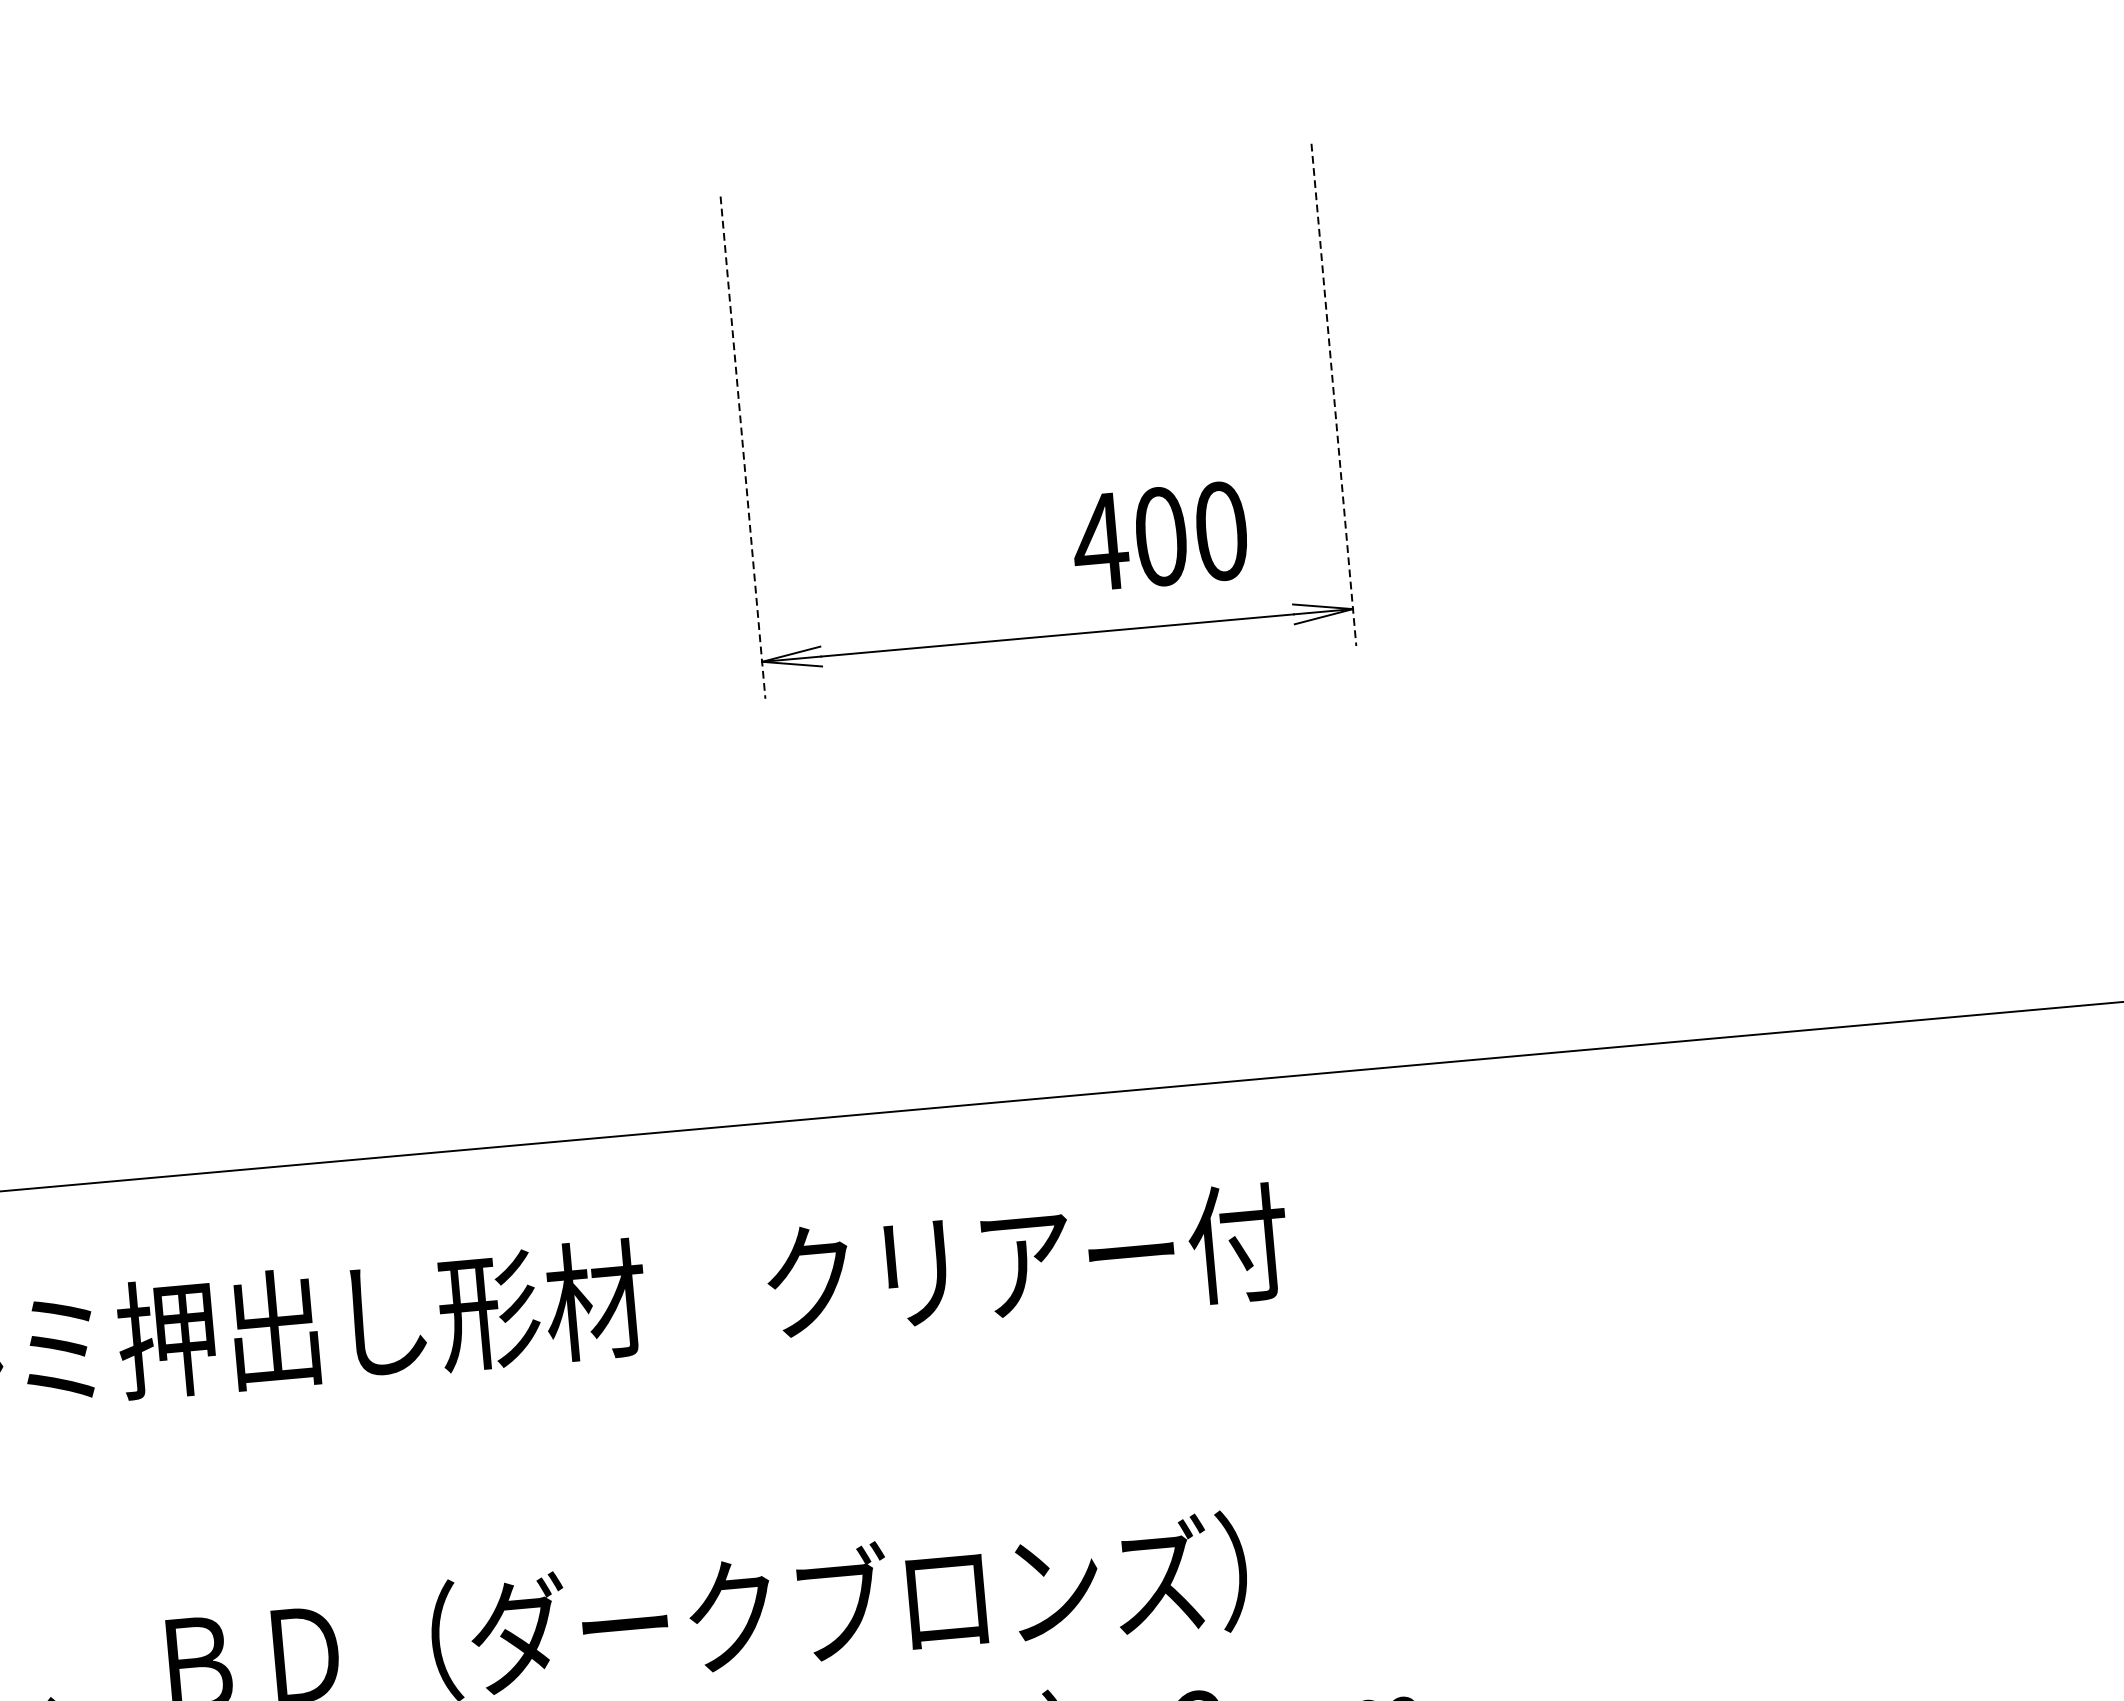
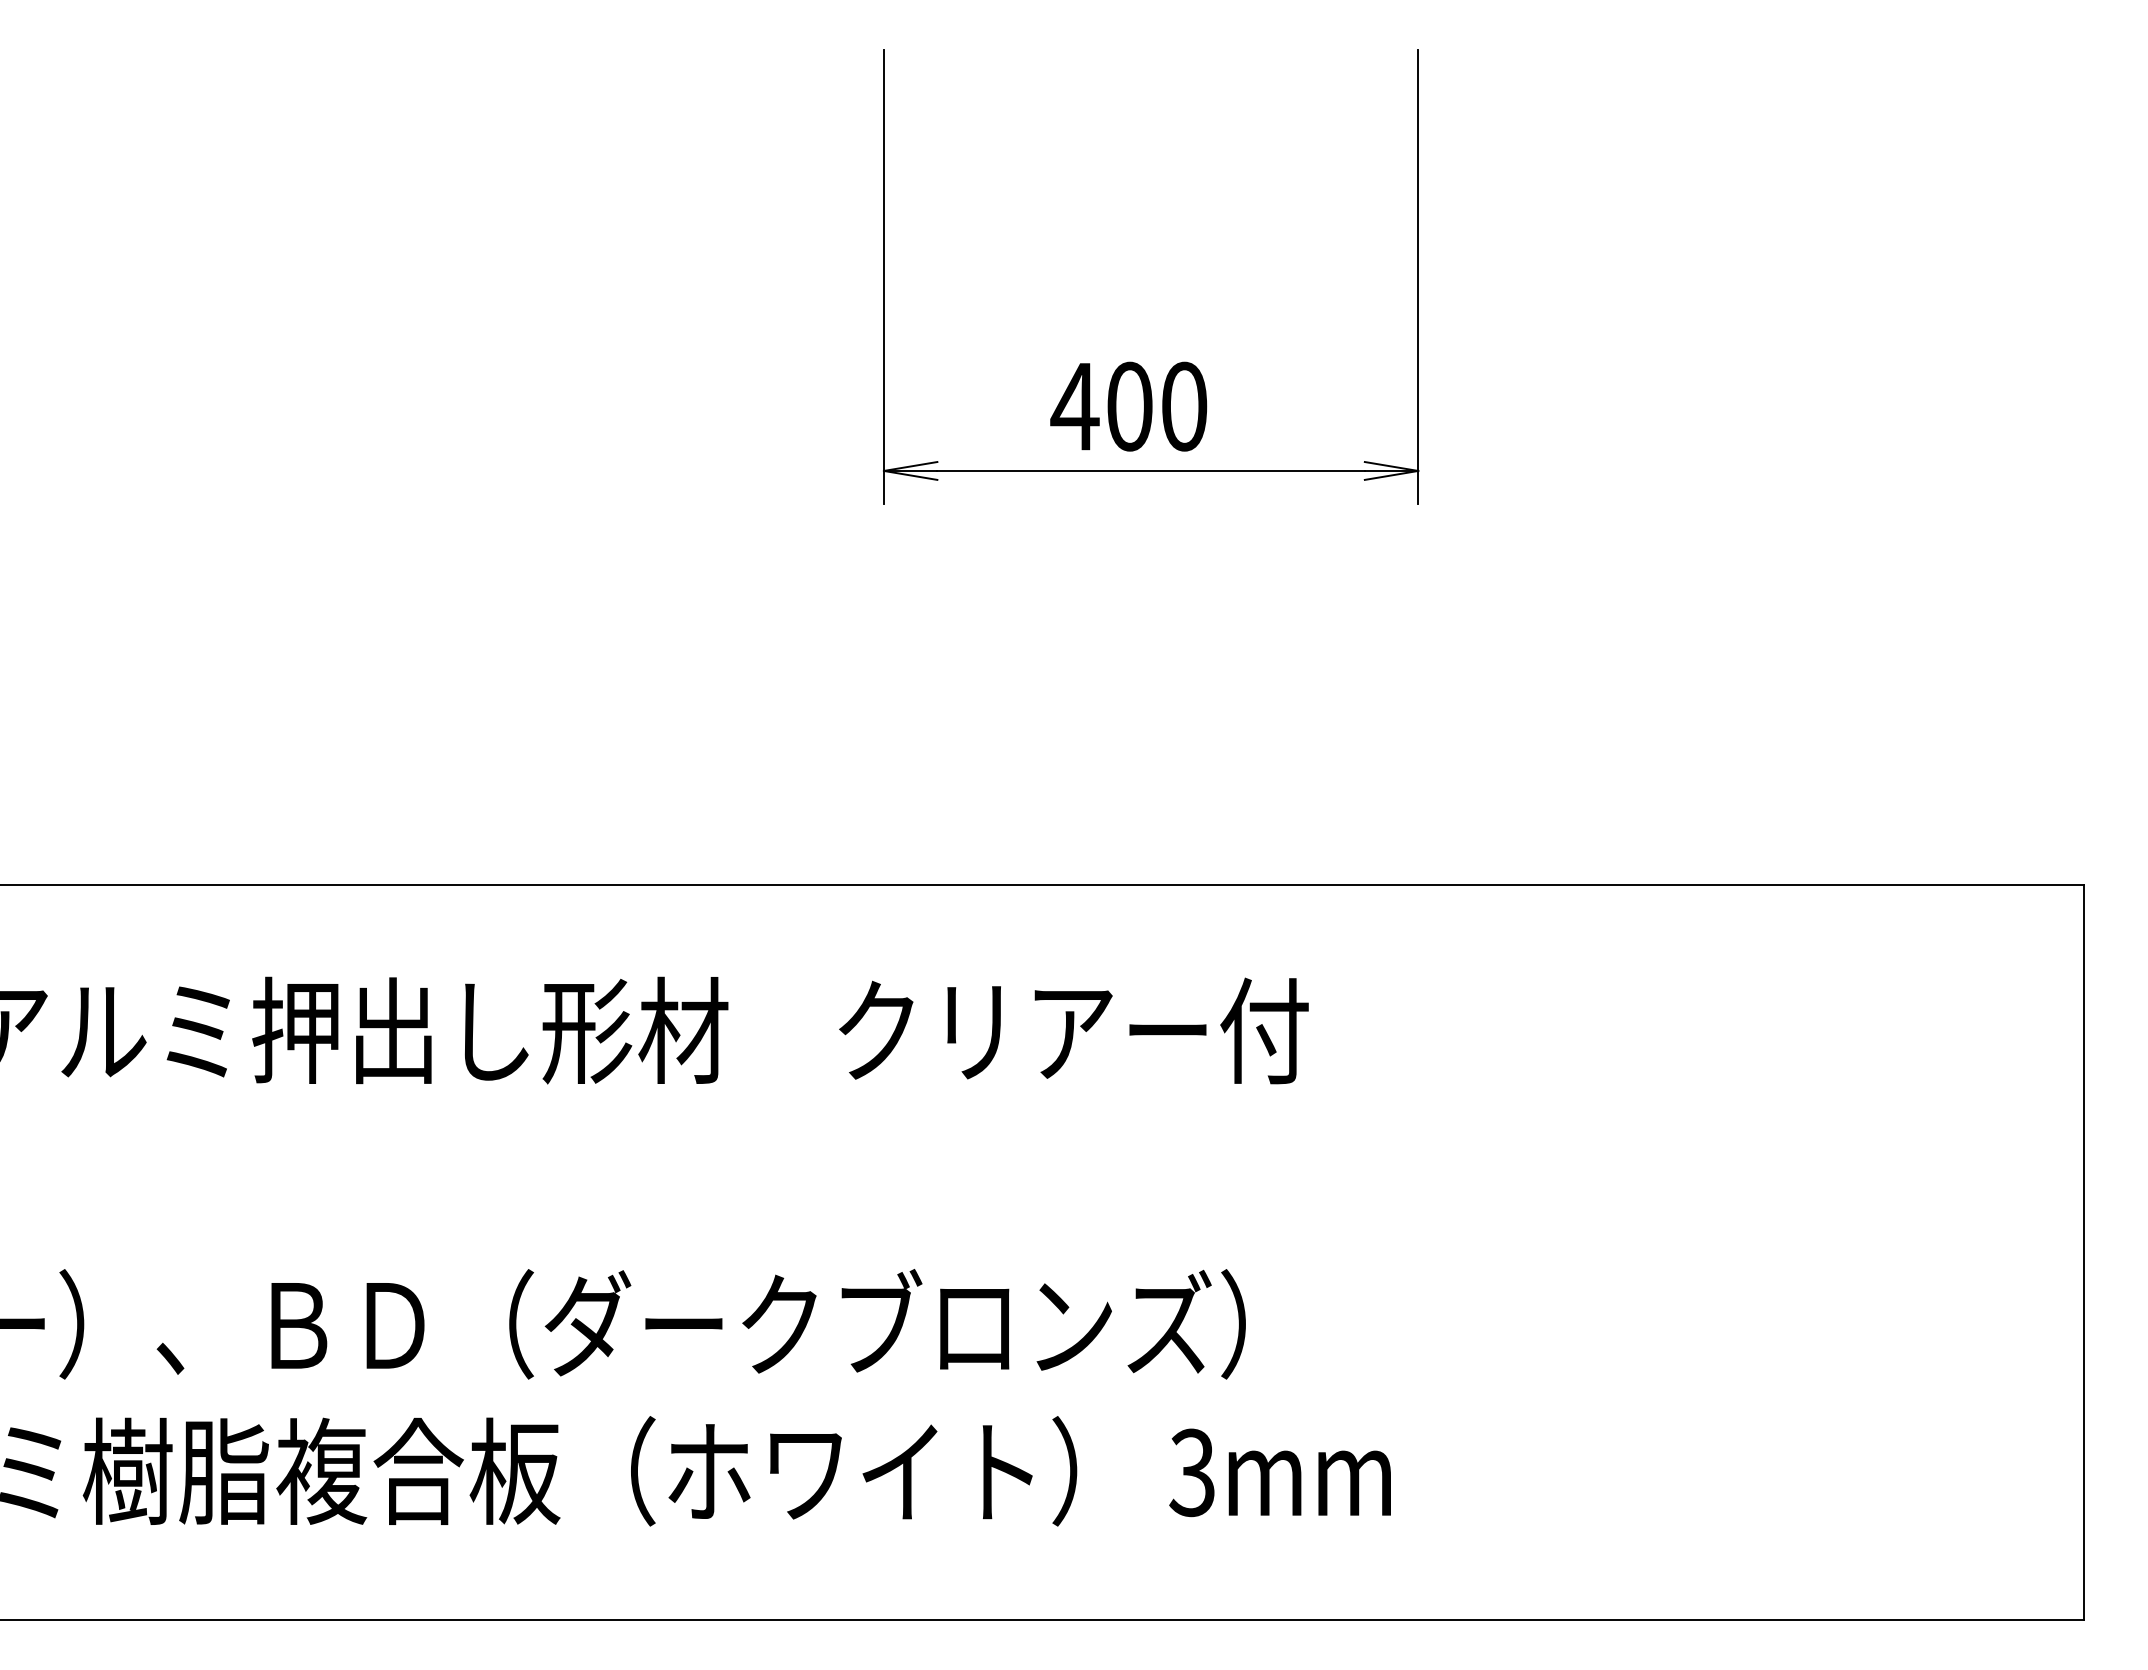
line: (1334, 395) -> (1418, 277), dashed -> solid
line: (742, 447) -> (883, 277), dashed -> solid
text: (1159, 536) -> (1128, 406), moved

